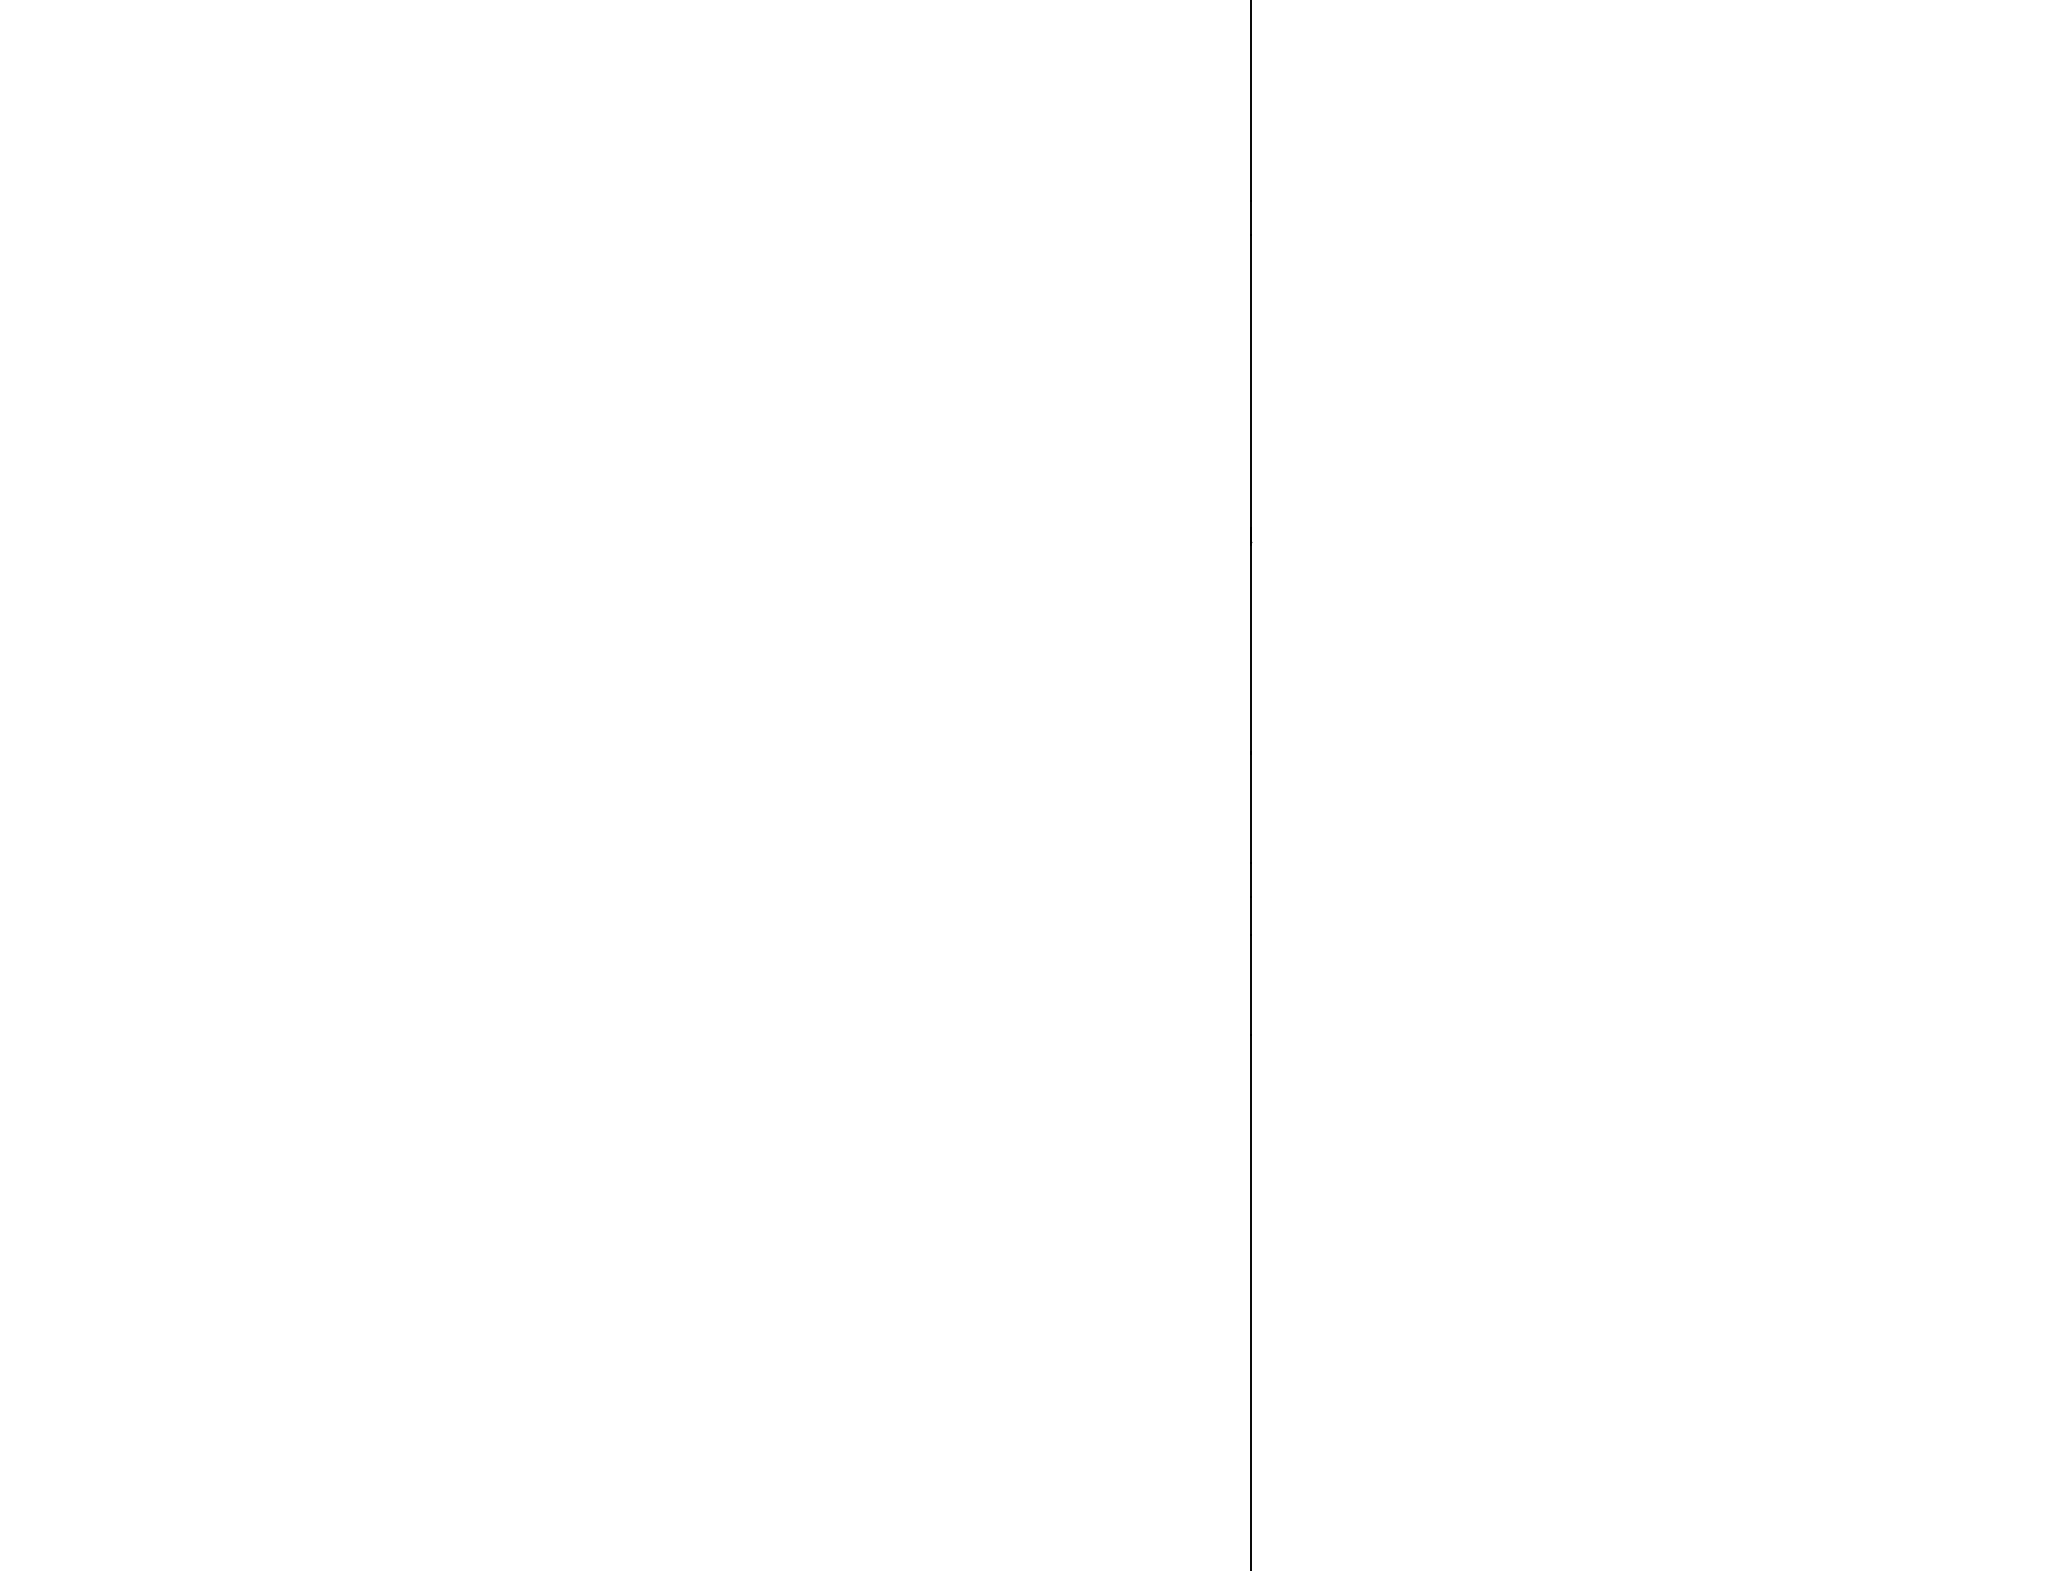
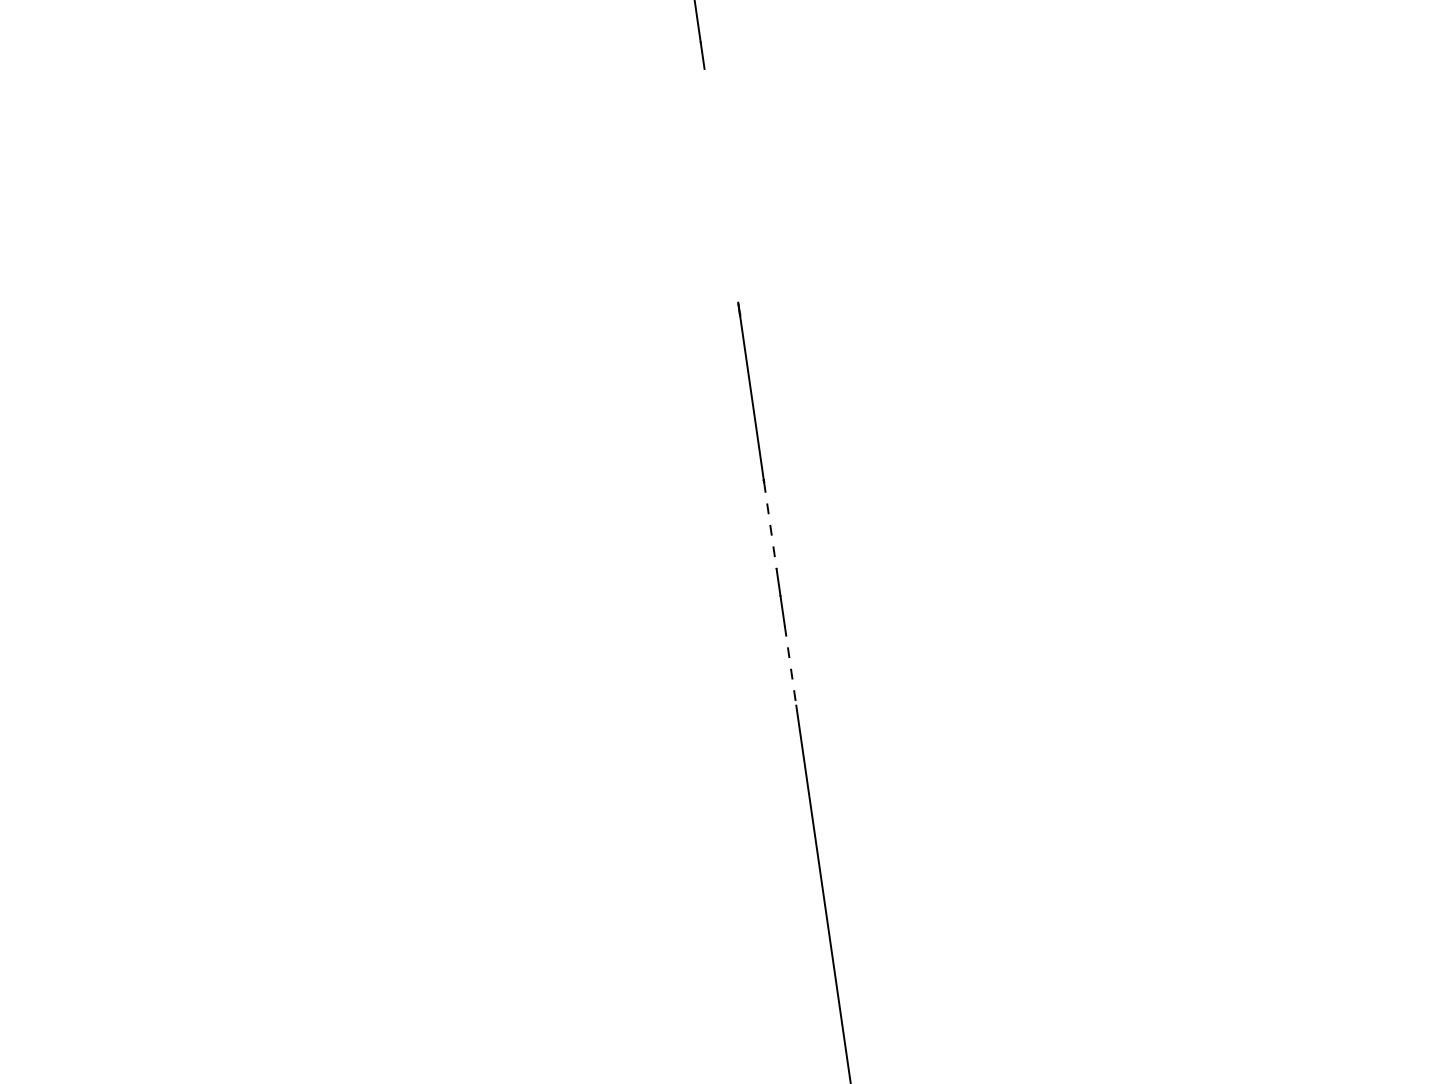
line: (1250, 381) -> (721, 185), removed
line: (1250, 808) -> (770, 525), solid -> dashed
line: (1250, 985) -> (790, 666), solid -> dashed

